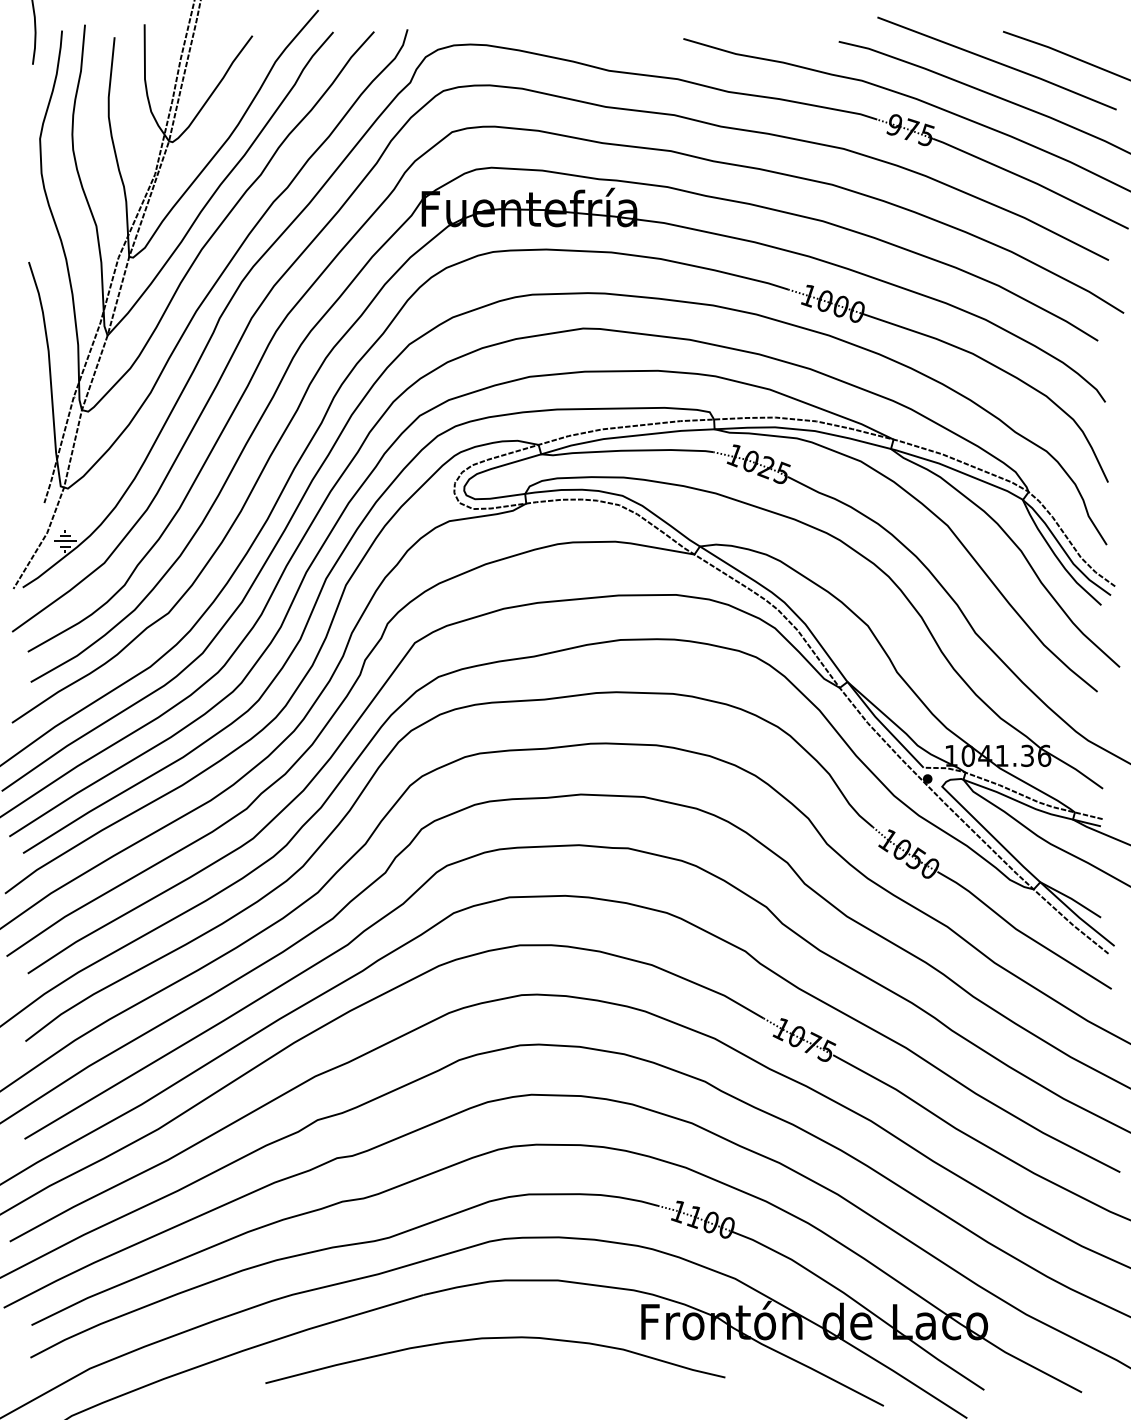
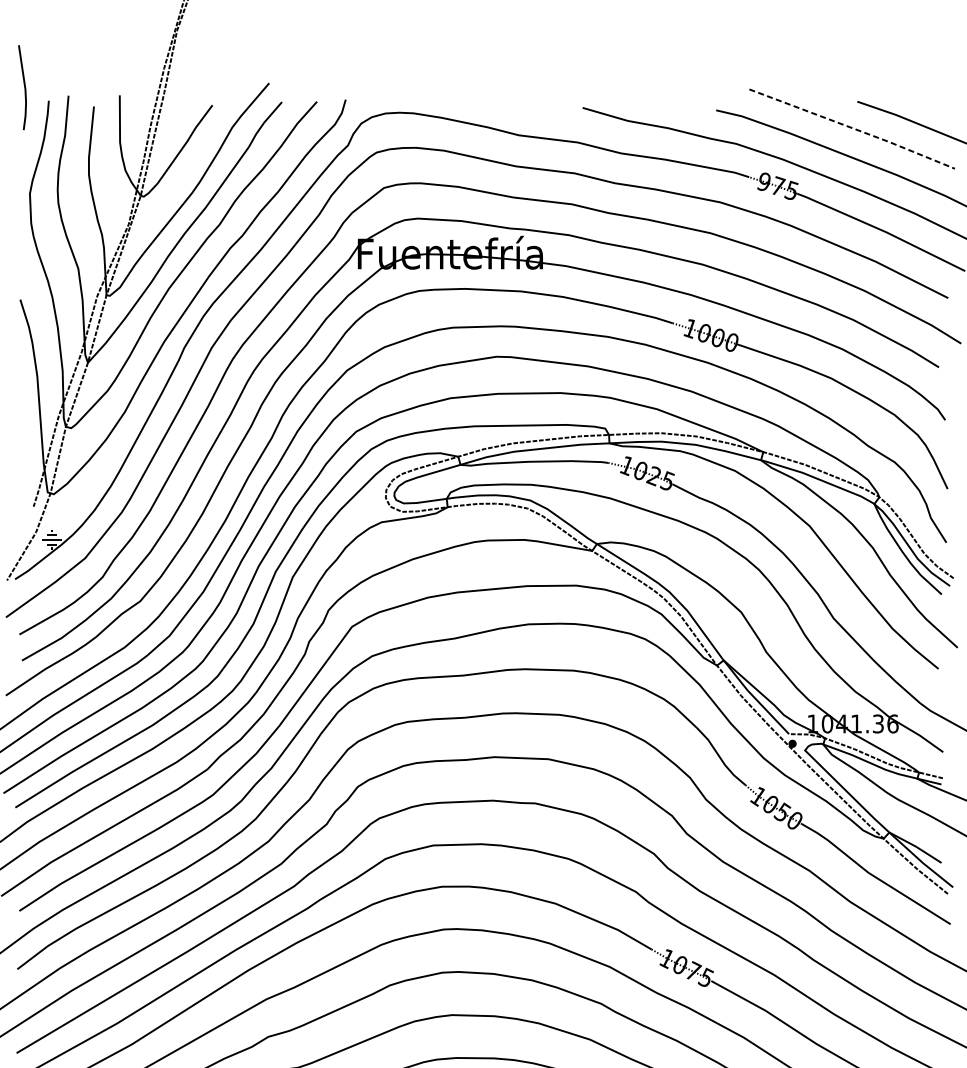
line: (998, 62) -> (853, 128), solid -> dashed

